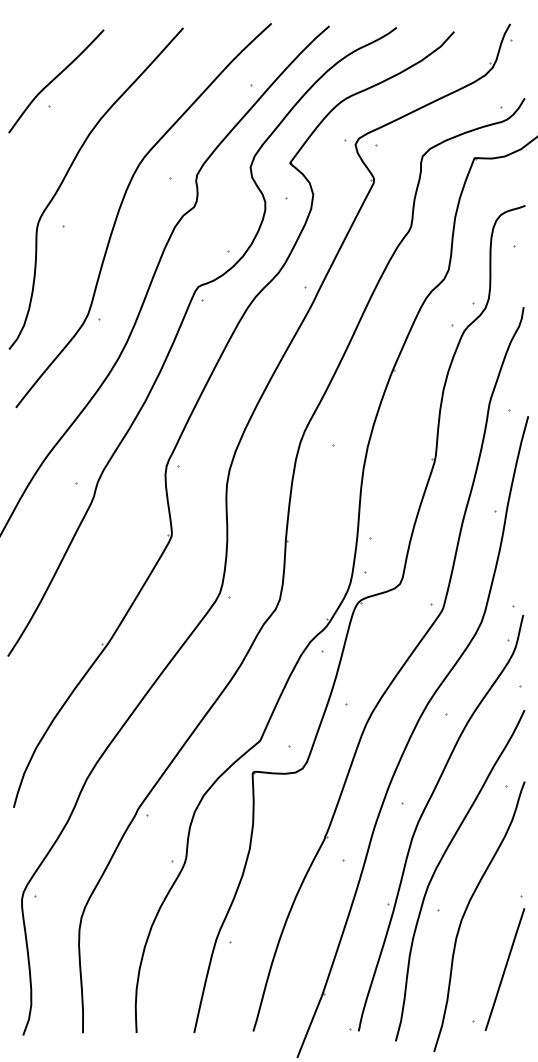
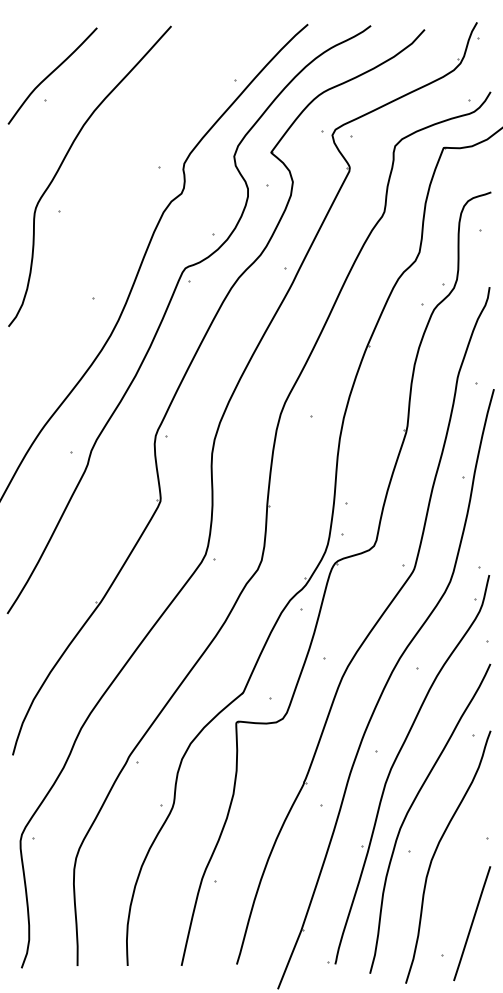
curve: (122, 204) -> (114, 191), removed
line: (505, 969) -> (472, 923), moved

